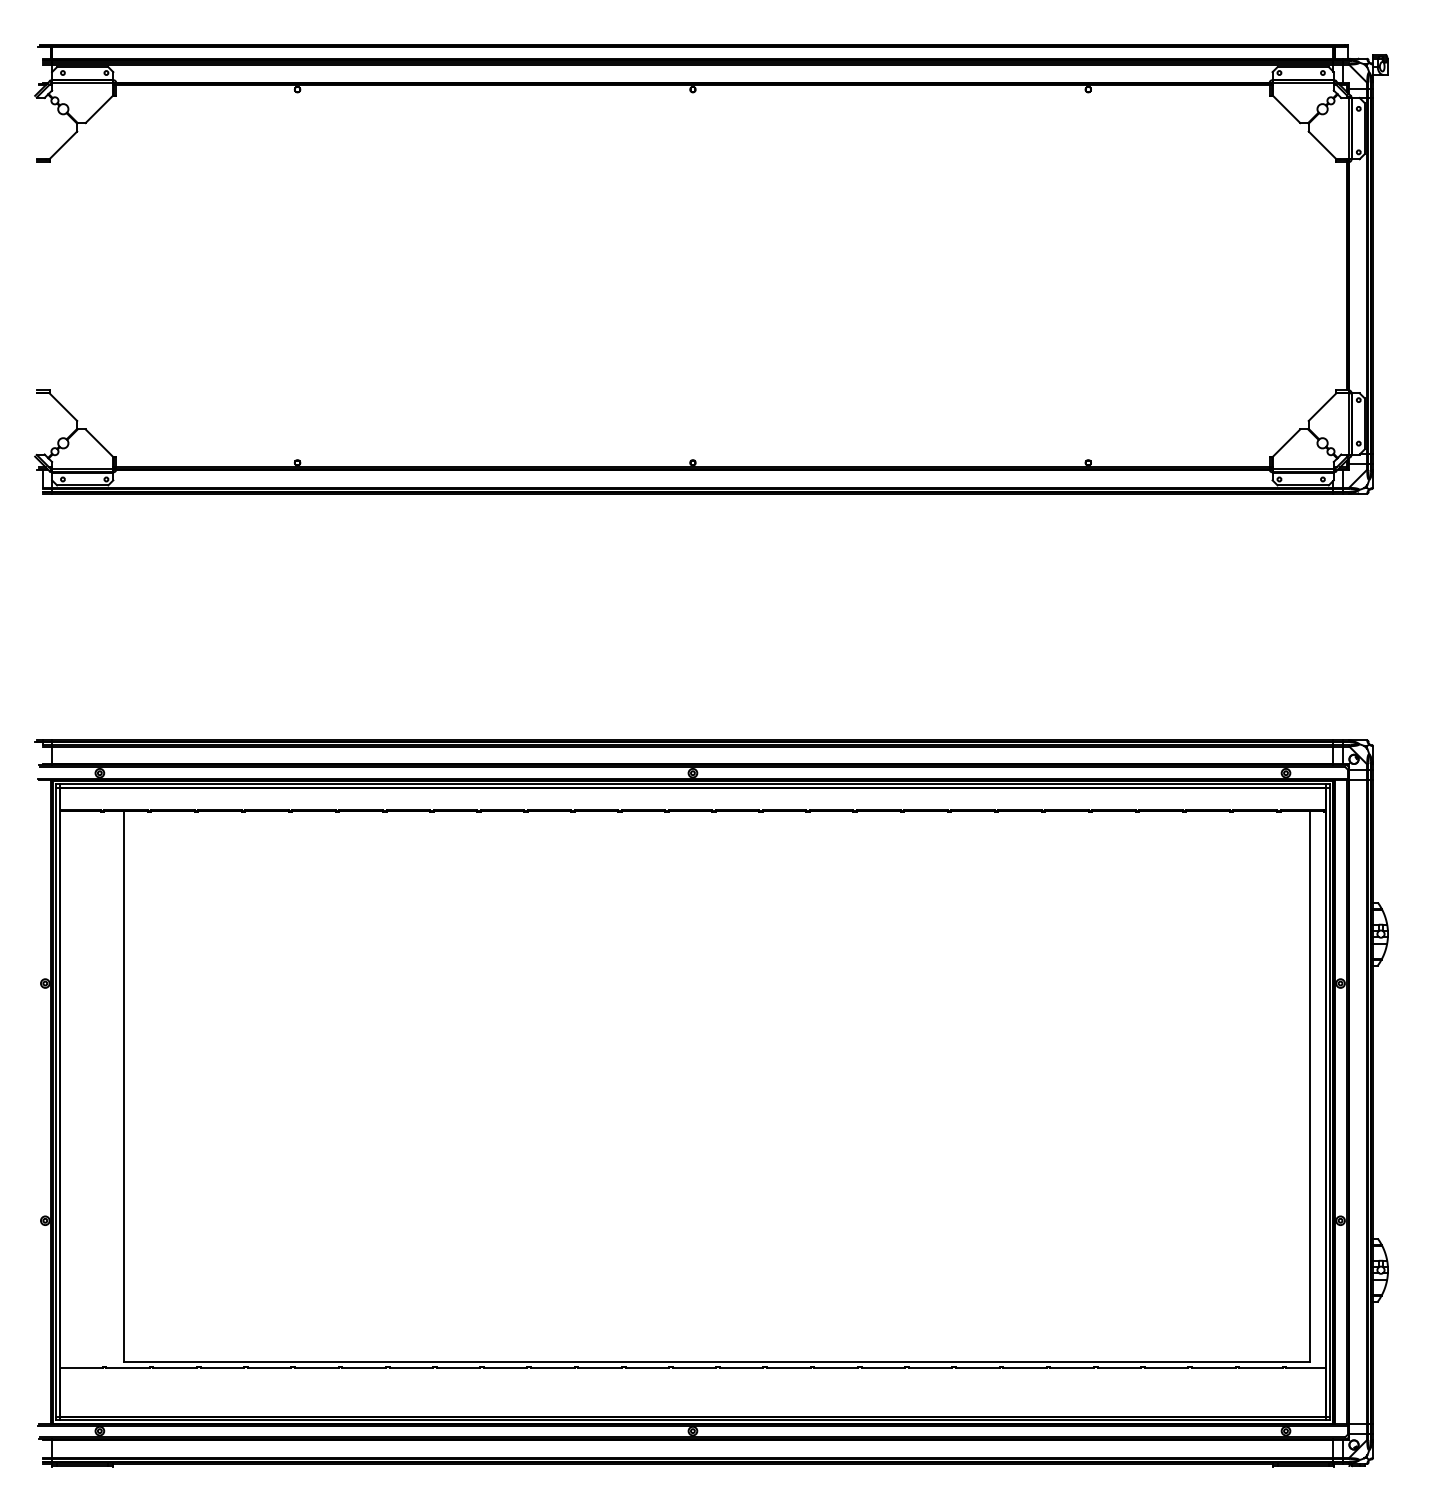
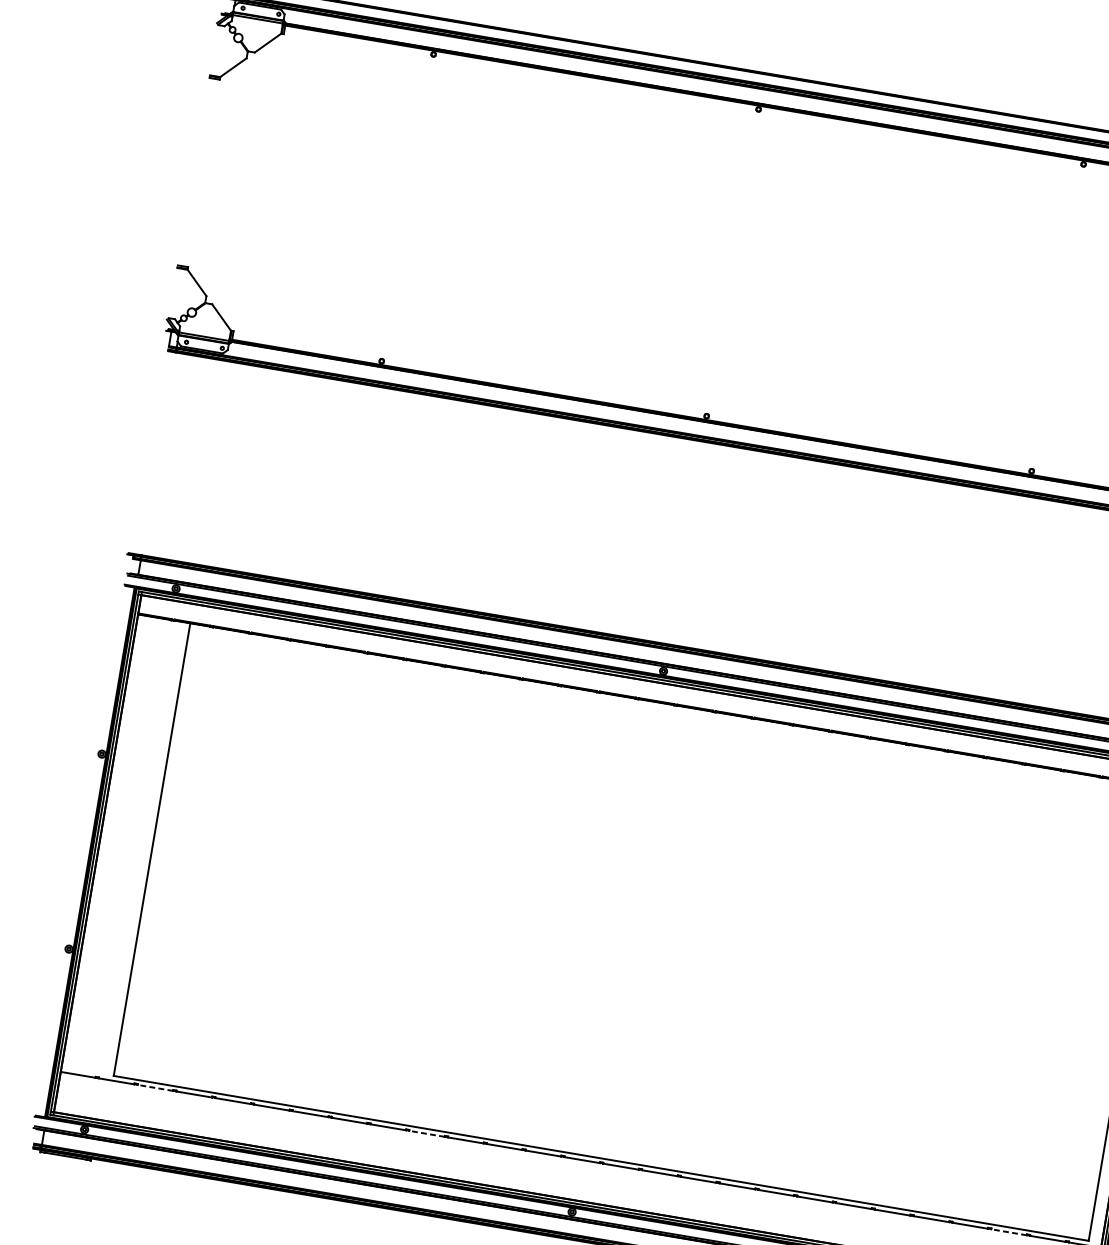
line: (175, 1367) -> (155, 1087), solid -> dashed
line: (505, 1367) -> (426, 1133), solid -> dashed
line: (1213, 1367) -> (1008, 1232), solid -> dashed

